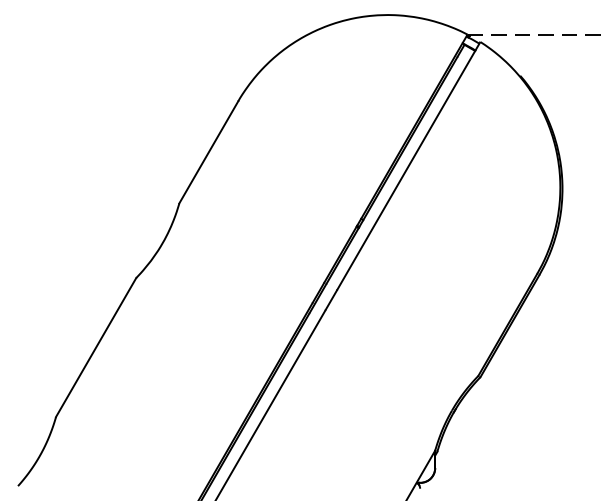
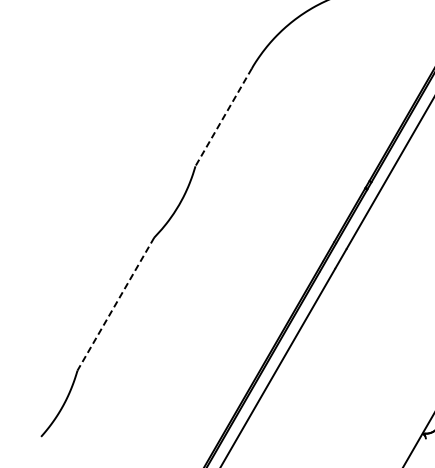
line: (208, 152) -> (223, 117), solid -> dashed
line: (95, 347) -> (115, 304), solid -> dashed

